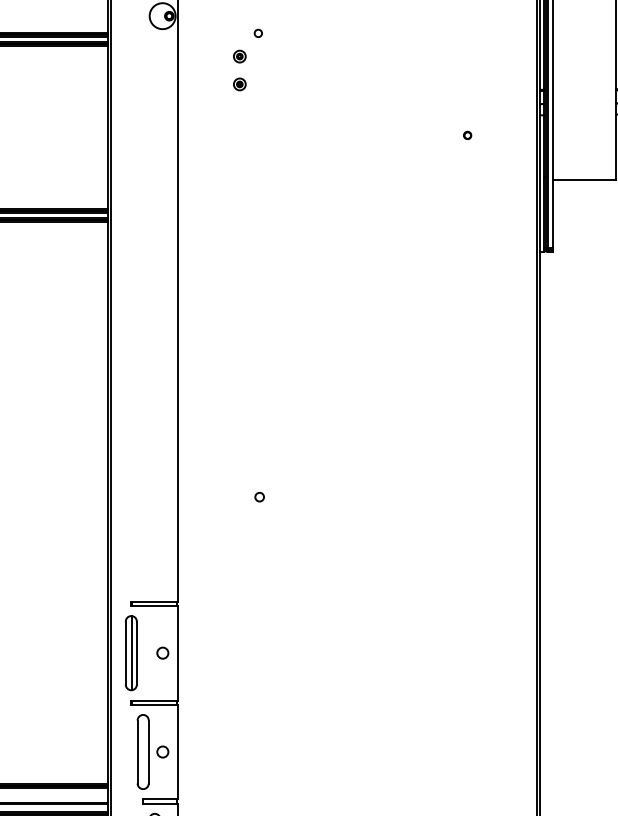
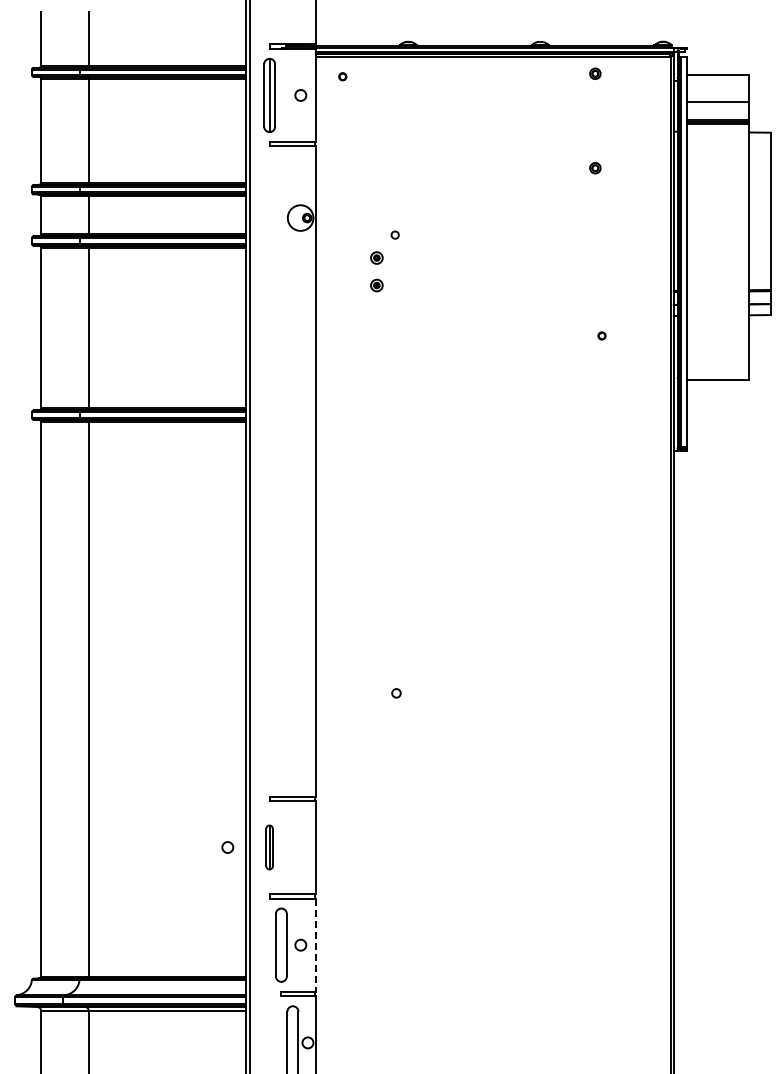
part: (131, 653) -> (269, 847), size x0.6
circle: (162, 653) -> (227, 847), moved
line: (178, 752) -> (316, 945), solid -> dashed

